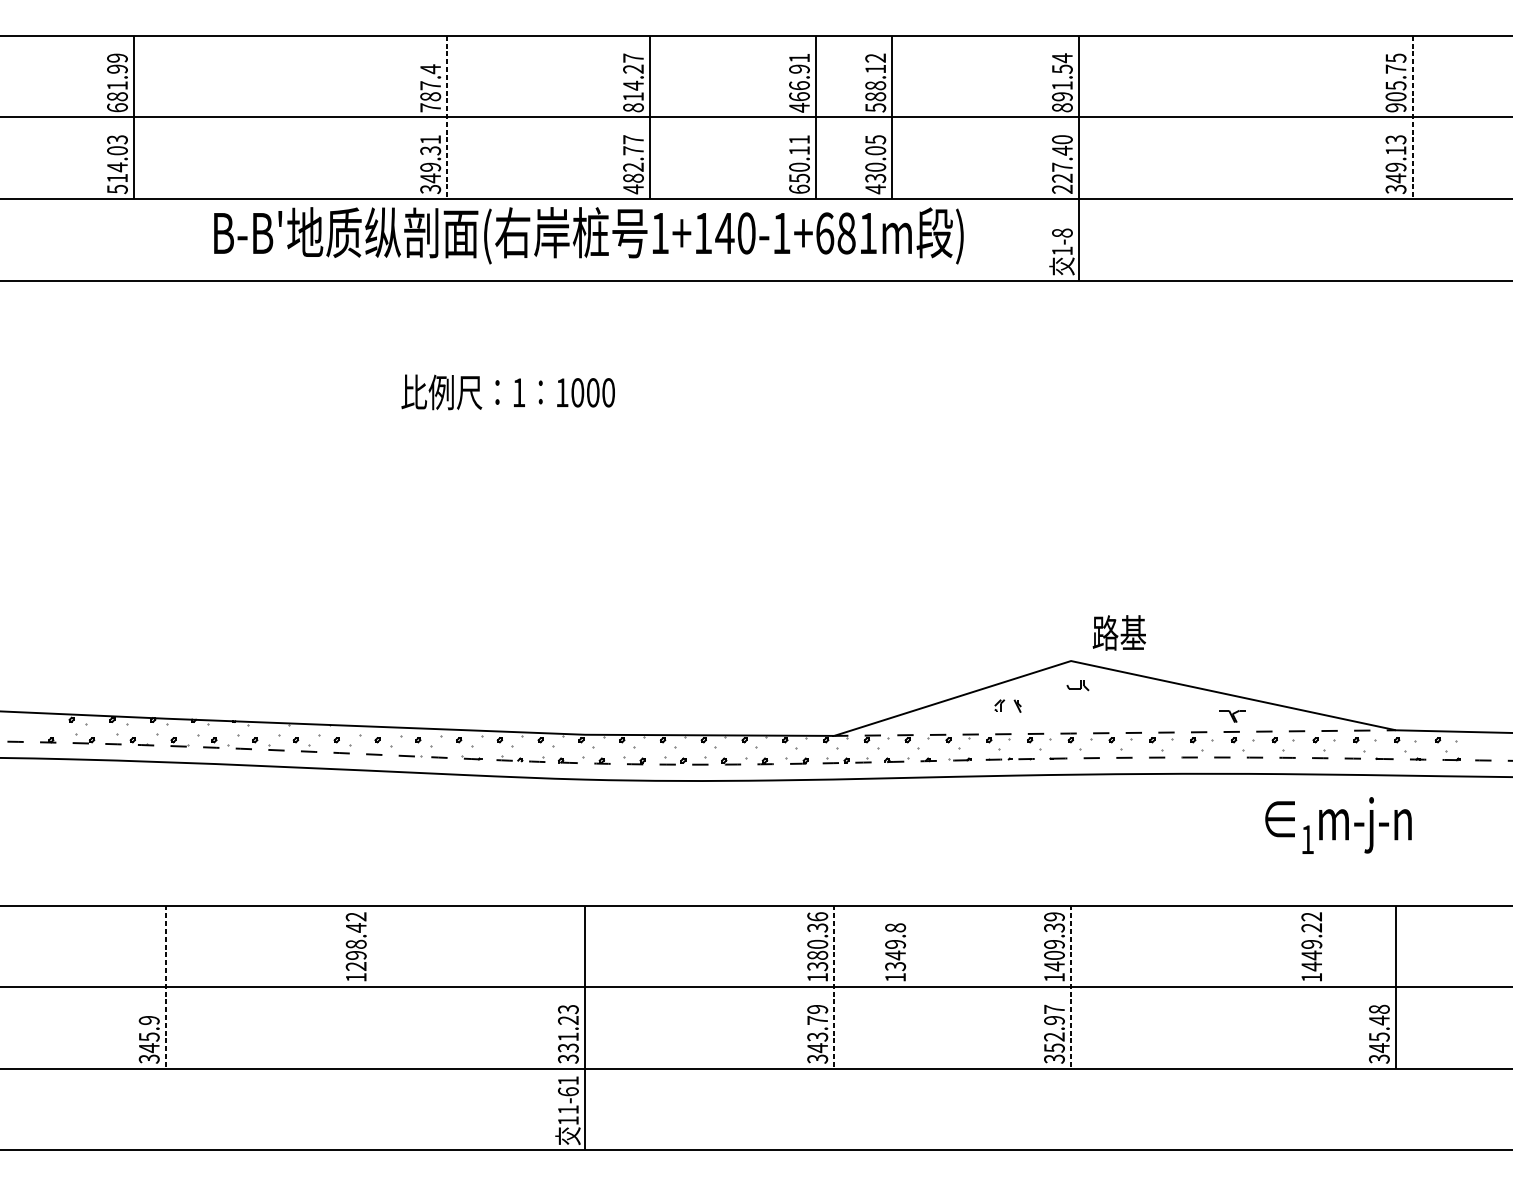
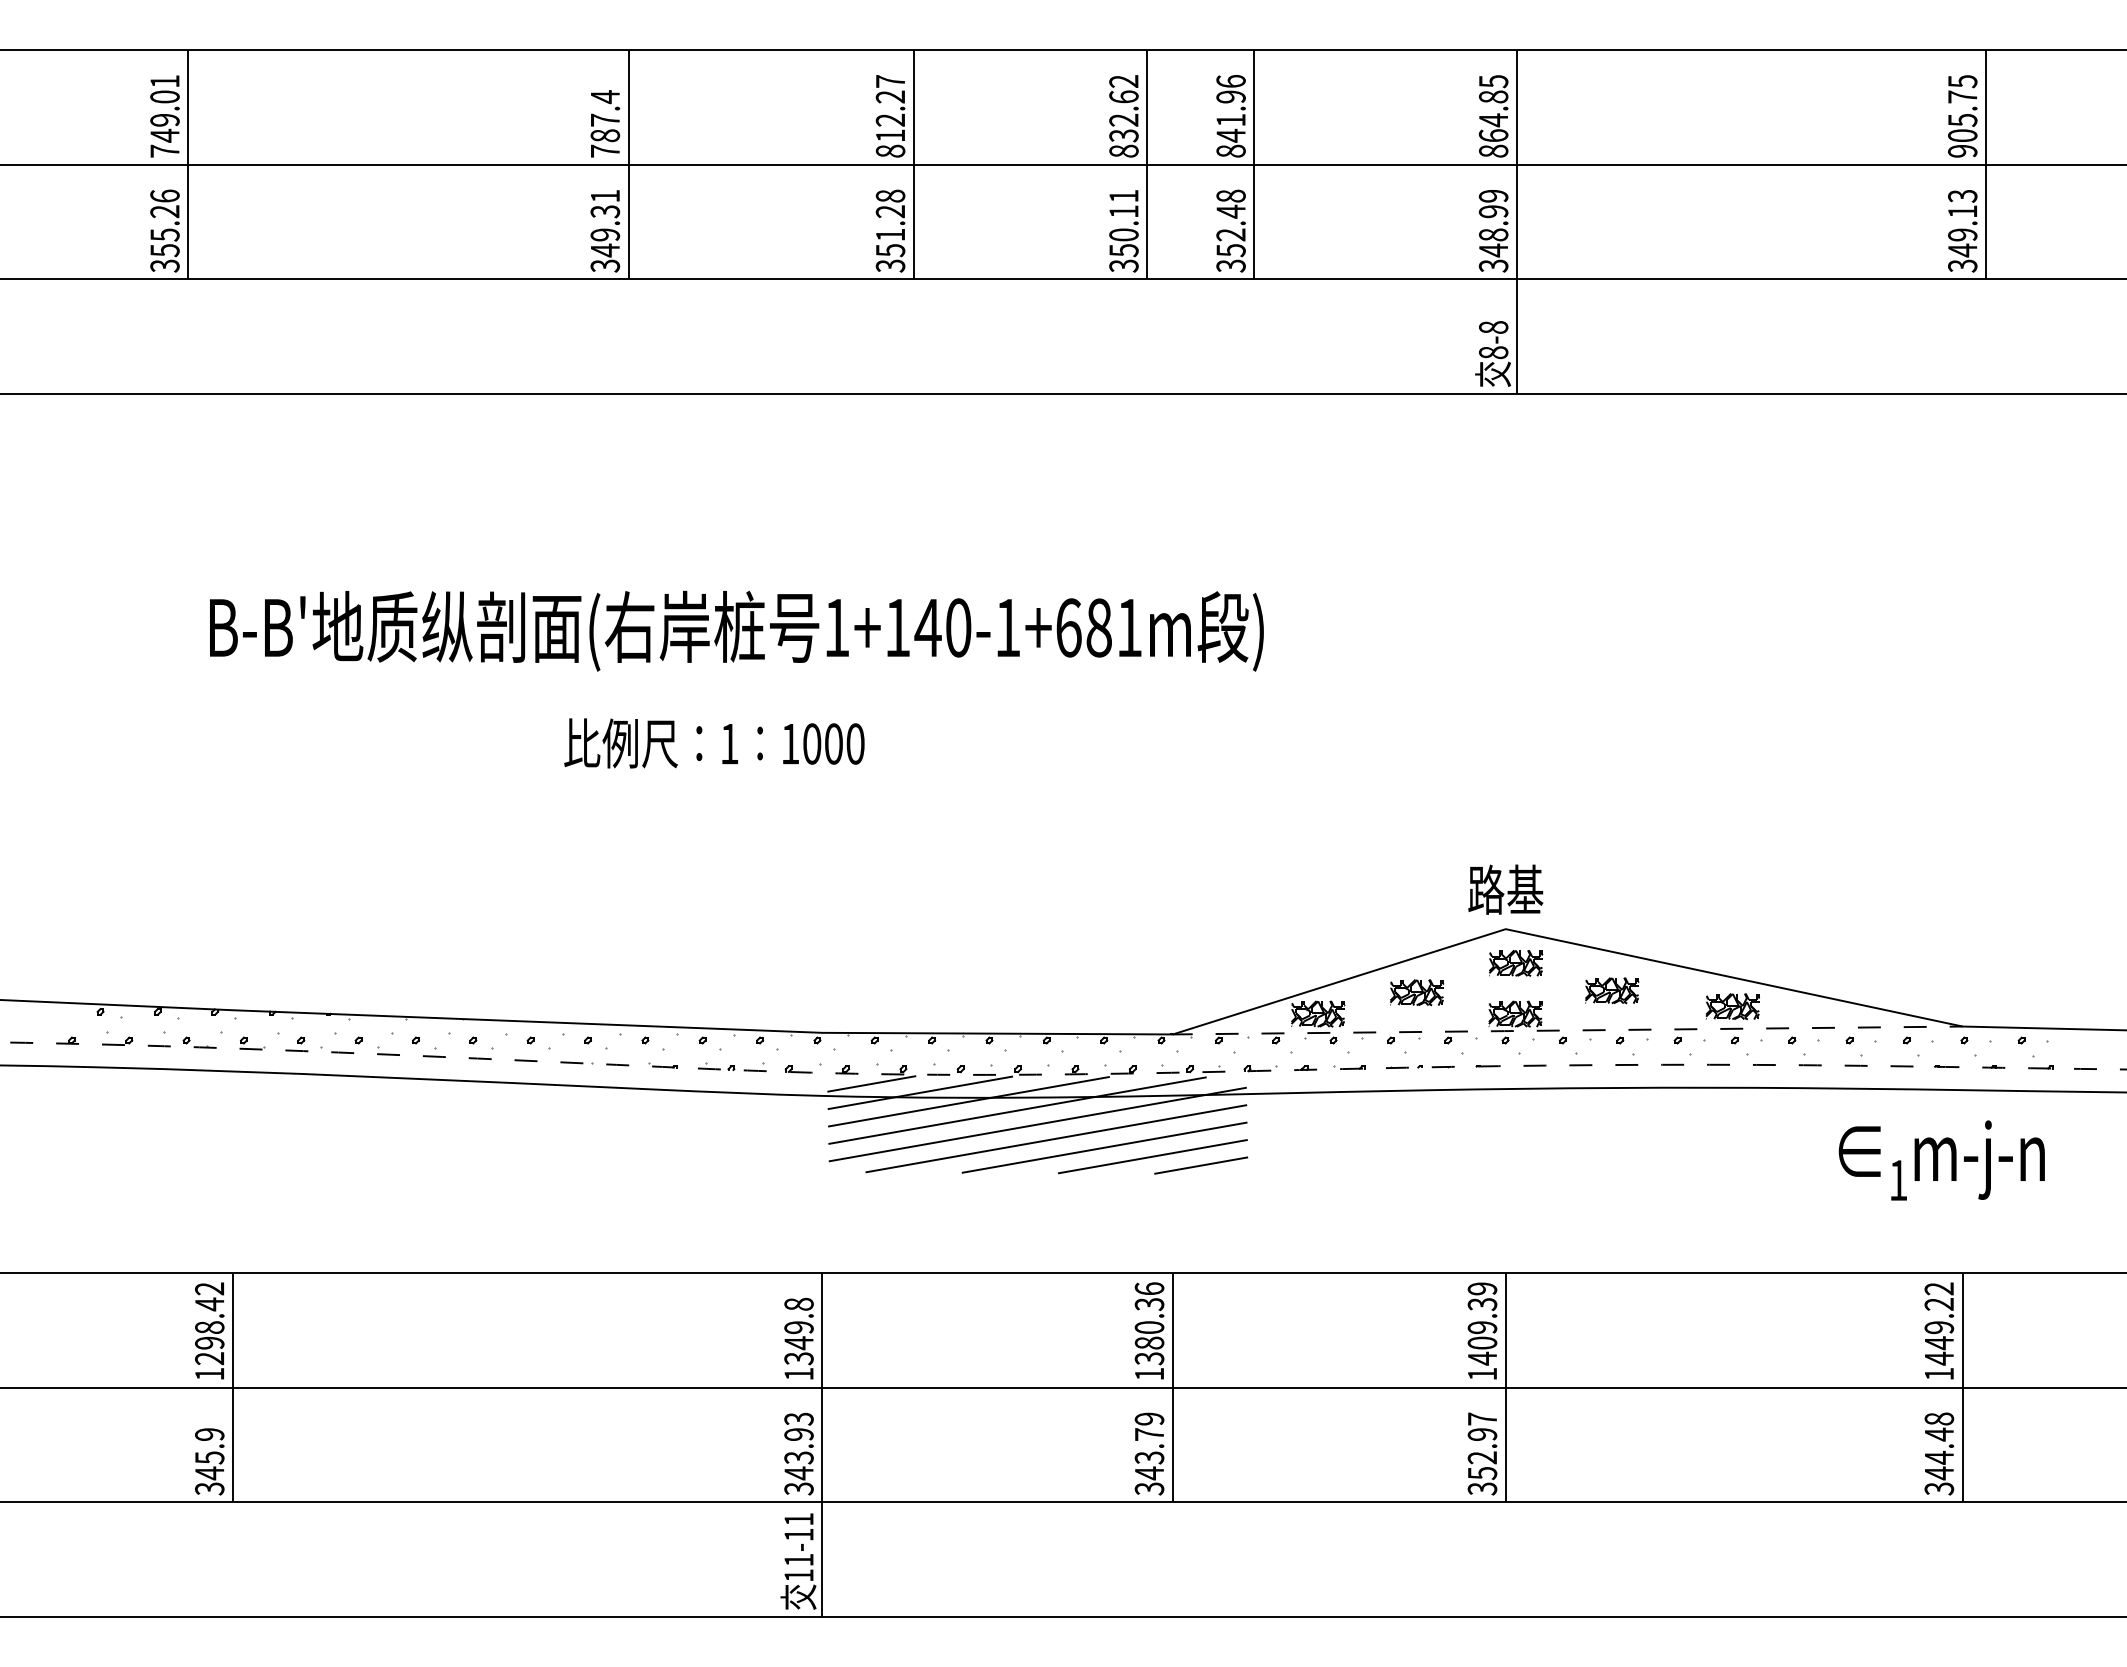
text: (1062, 77) -> (1493, 108), 891.54 -> 864.85
text: (117, 83) -> (164, 116), 681.99 -> 749.01
text: (799, 83) -> (1123, 116), 466.91 -> 832.62
text: (875, 83) -> (1230, 116), 588.12 -> 841.96
text: (632, 85) -> (889, 120), 814.27 -> 812.27
line: (447, 117) -> (628, 164), dashed -> solid
line: (1412, 117) -> (1986, 164), dashed -> solid
text: (117, 164) -> (164, 230), 514.03 -> 355.26
text: (633, 164) -> (890, 231), 482.77 -> 351.28
text: (875, 164) -> (1230, 231), 430.05 -> 352.48
text: (1062, 164) -> (1493, 230), 227.40 -> 348.99
text: (799, 189) -> (1123, 265), 650.11 -> 350.11
text: (588, 235) -> (736, 630), moved
text: (1062, 250) -> (1493, 352), 1-8 -> 8-8
text: (508, 392) -> (714, 743), moved
text: (1119, 632) -> (1505, 889), moved
part: (1078, 684) -> (1516, 962), size x1.67
part: (1146, 704) -> (1612, 990), added
part: (1008, 706) -> (1417, 992), size x1.43
part: (1232, 716) -> (1732, 1006), size x1.43
hatch: (937, 721) -> (1317, 1013), added
hatch: (1077, 721) -> (1515, 1013), added
hatch: (738, 799) -> (1037, 1124), added
text: (1338, 825) -> (1941, 1160), moved
text: (356, 946) -> (209, 1330), moved
text: (1311, 946) -> (1939, 1330), moved
text: (895, 952) -> (798, 1338), moved
line: (166, 987) -> (233, 1387), dashed -> solid
line: (834, 987) -> (1172, 1387), dashed -> solid
line: (1070, 987) -> (1505, 1387), dashed -> solid
text: (568, 1034) -> (798, 1454), 331.23 -> 343.93
text: (1379, 1036) -> (1939, 1457), 345.48 -> 344.48
text: (568, 1091) -> (798, 1534), 11-61 -> 11-11

